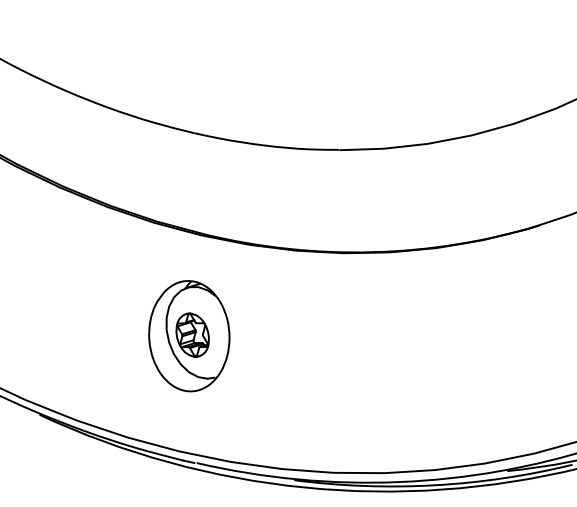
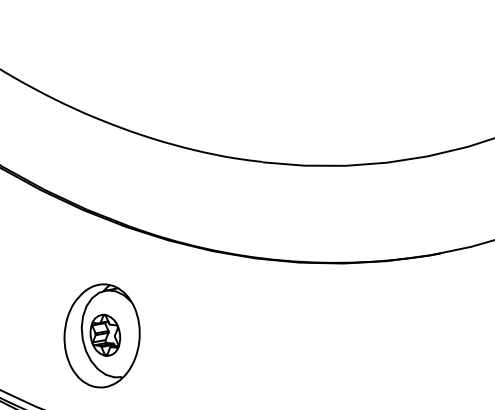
part: (189, 336) -> (102, 336), moved

